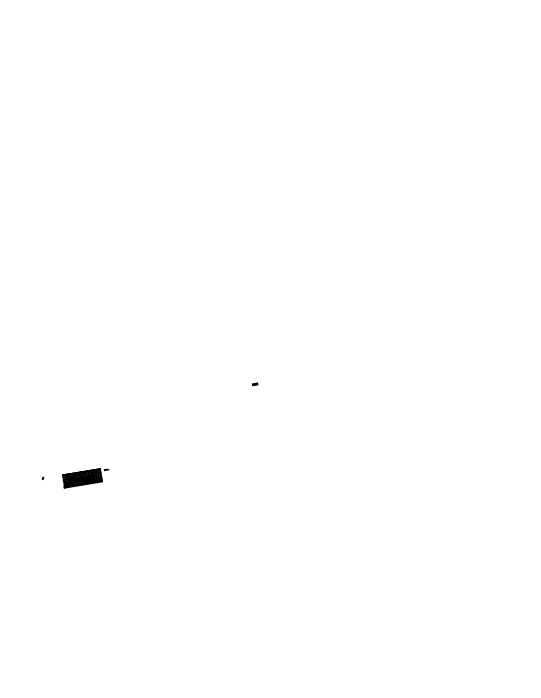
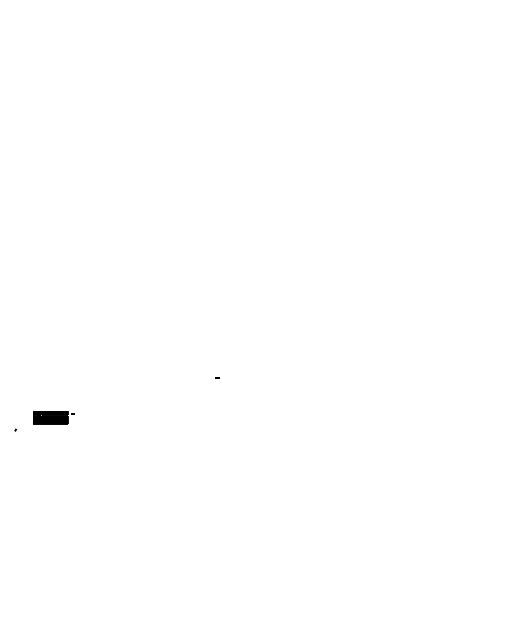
part: (85, 477) -> (53, 417), moved

